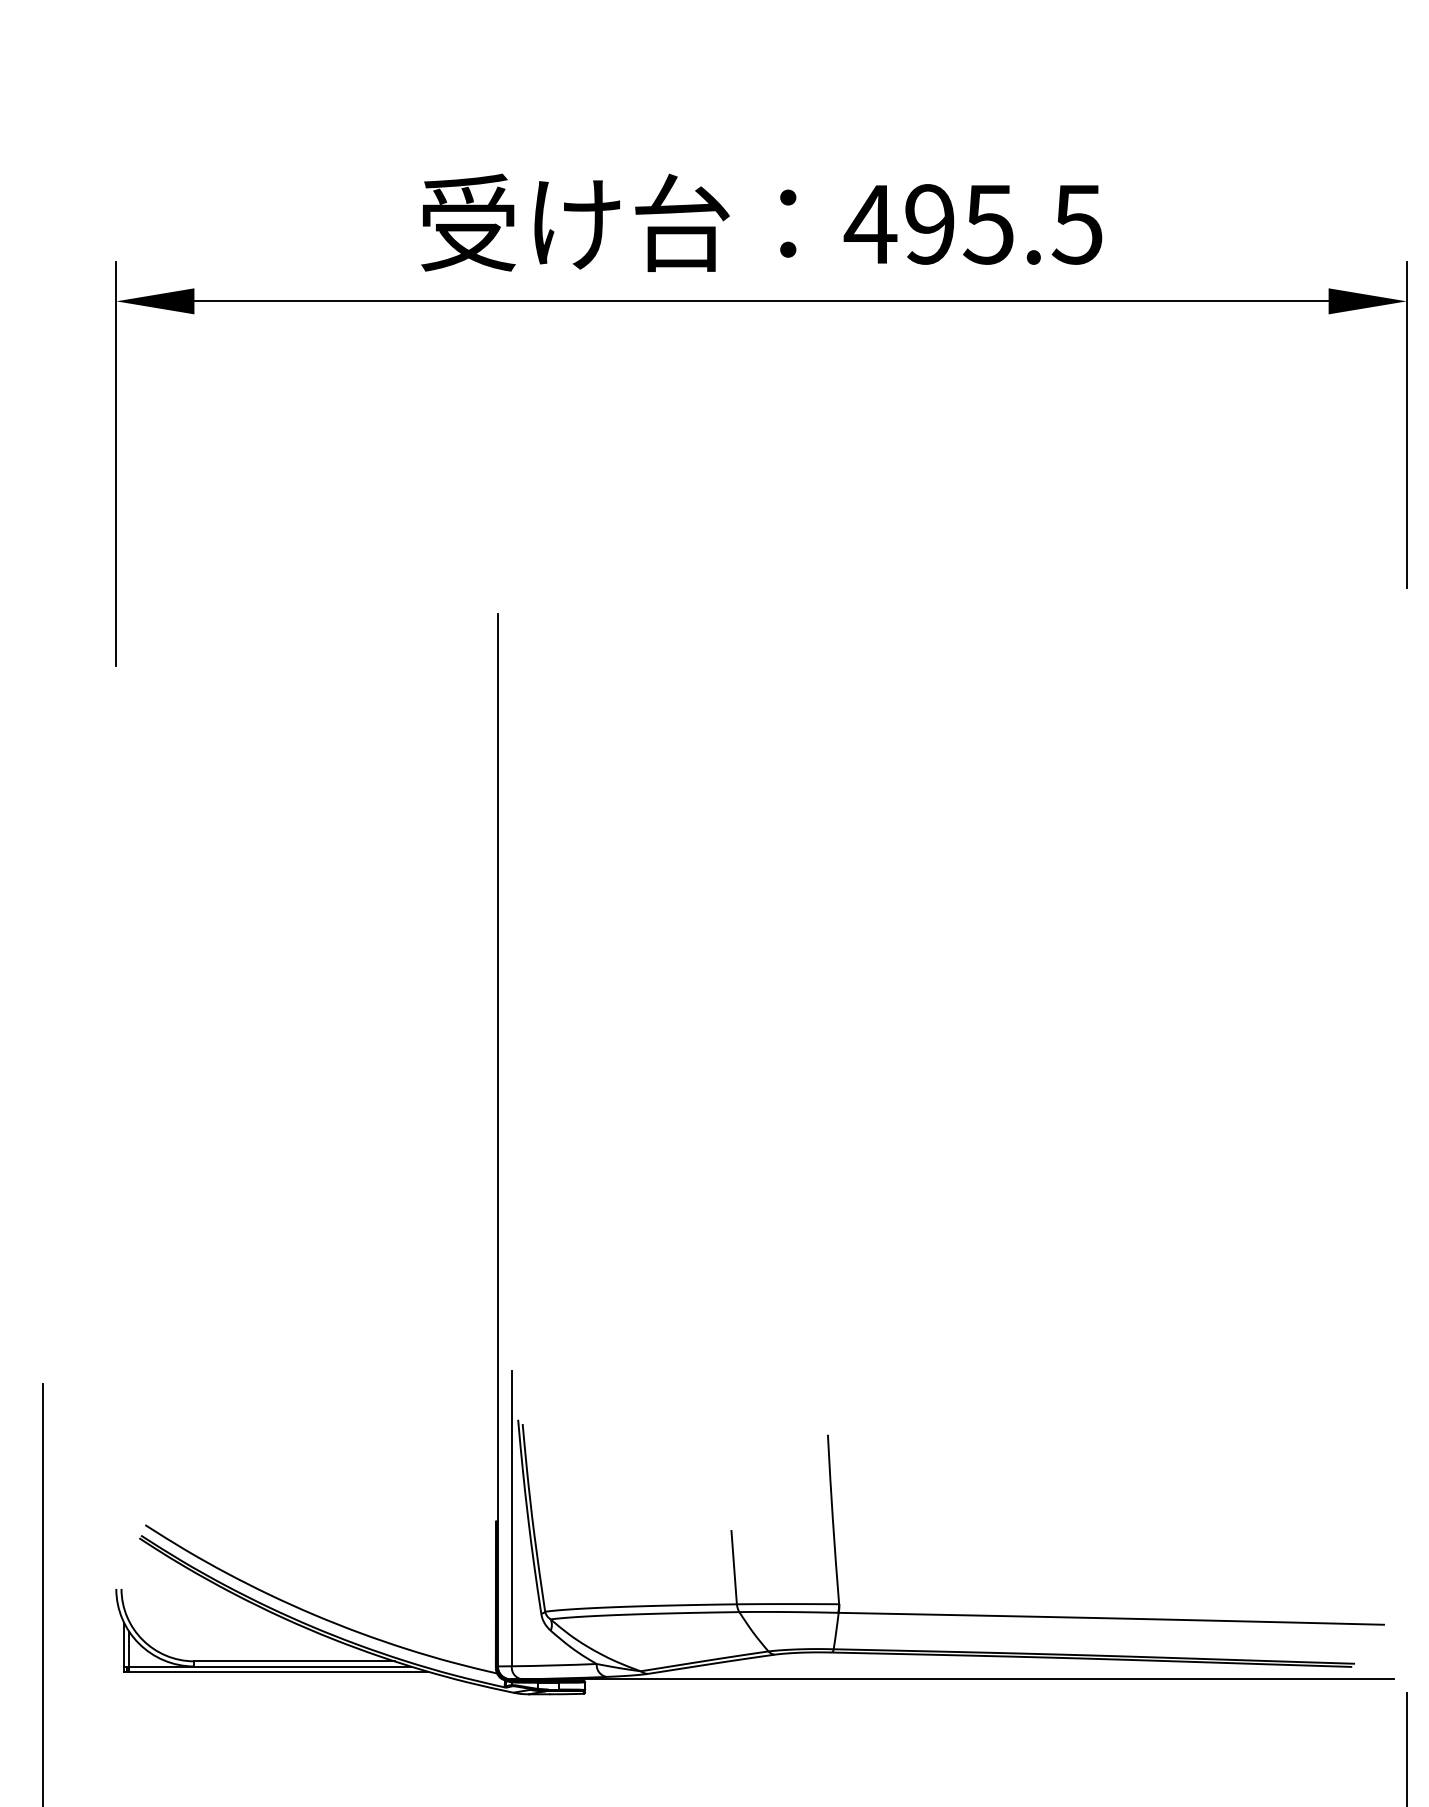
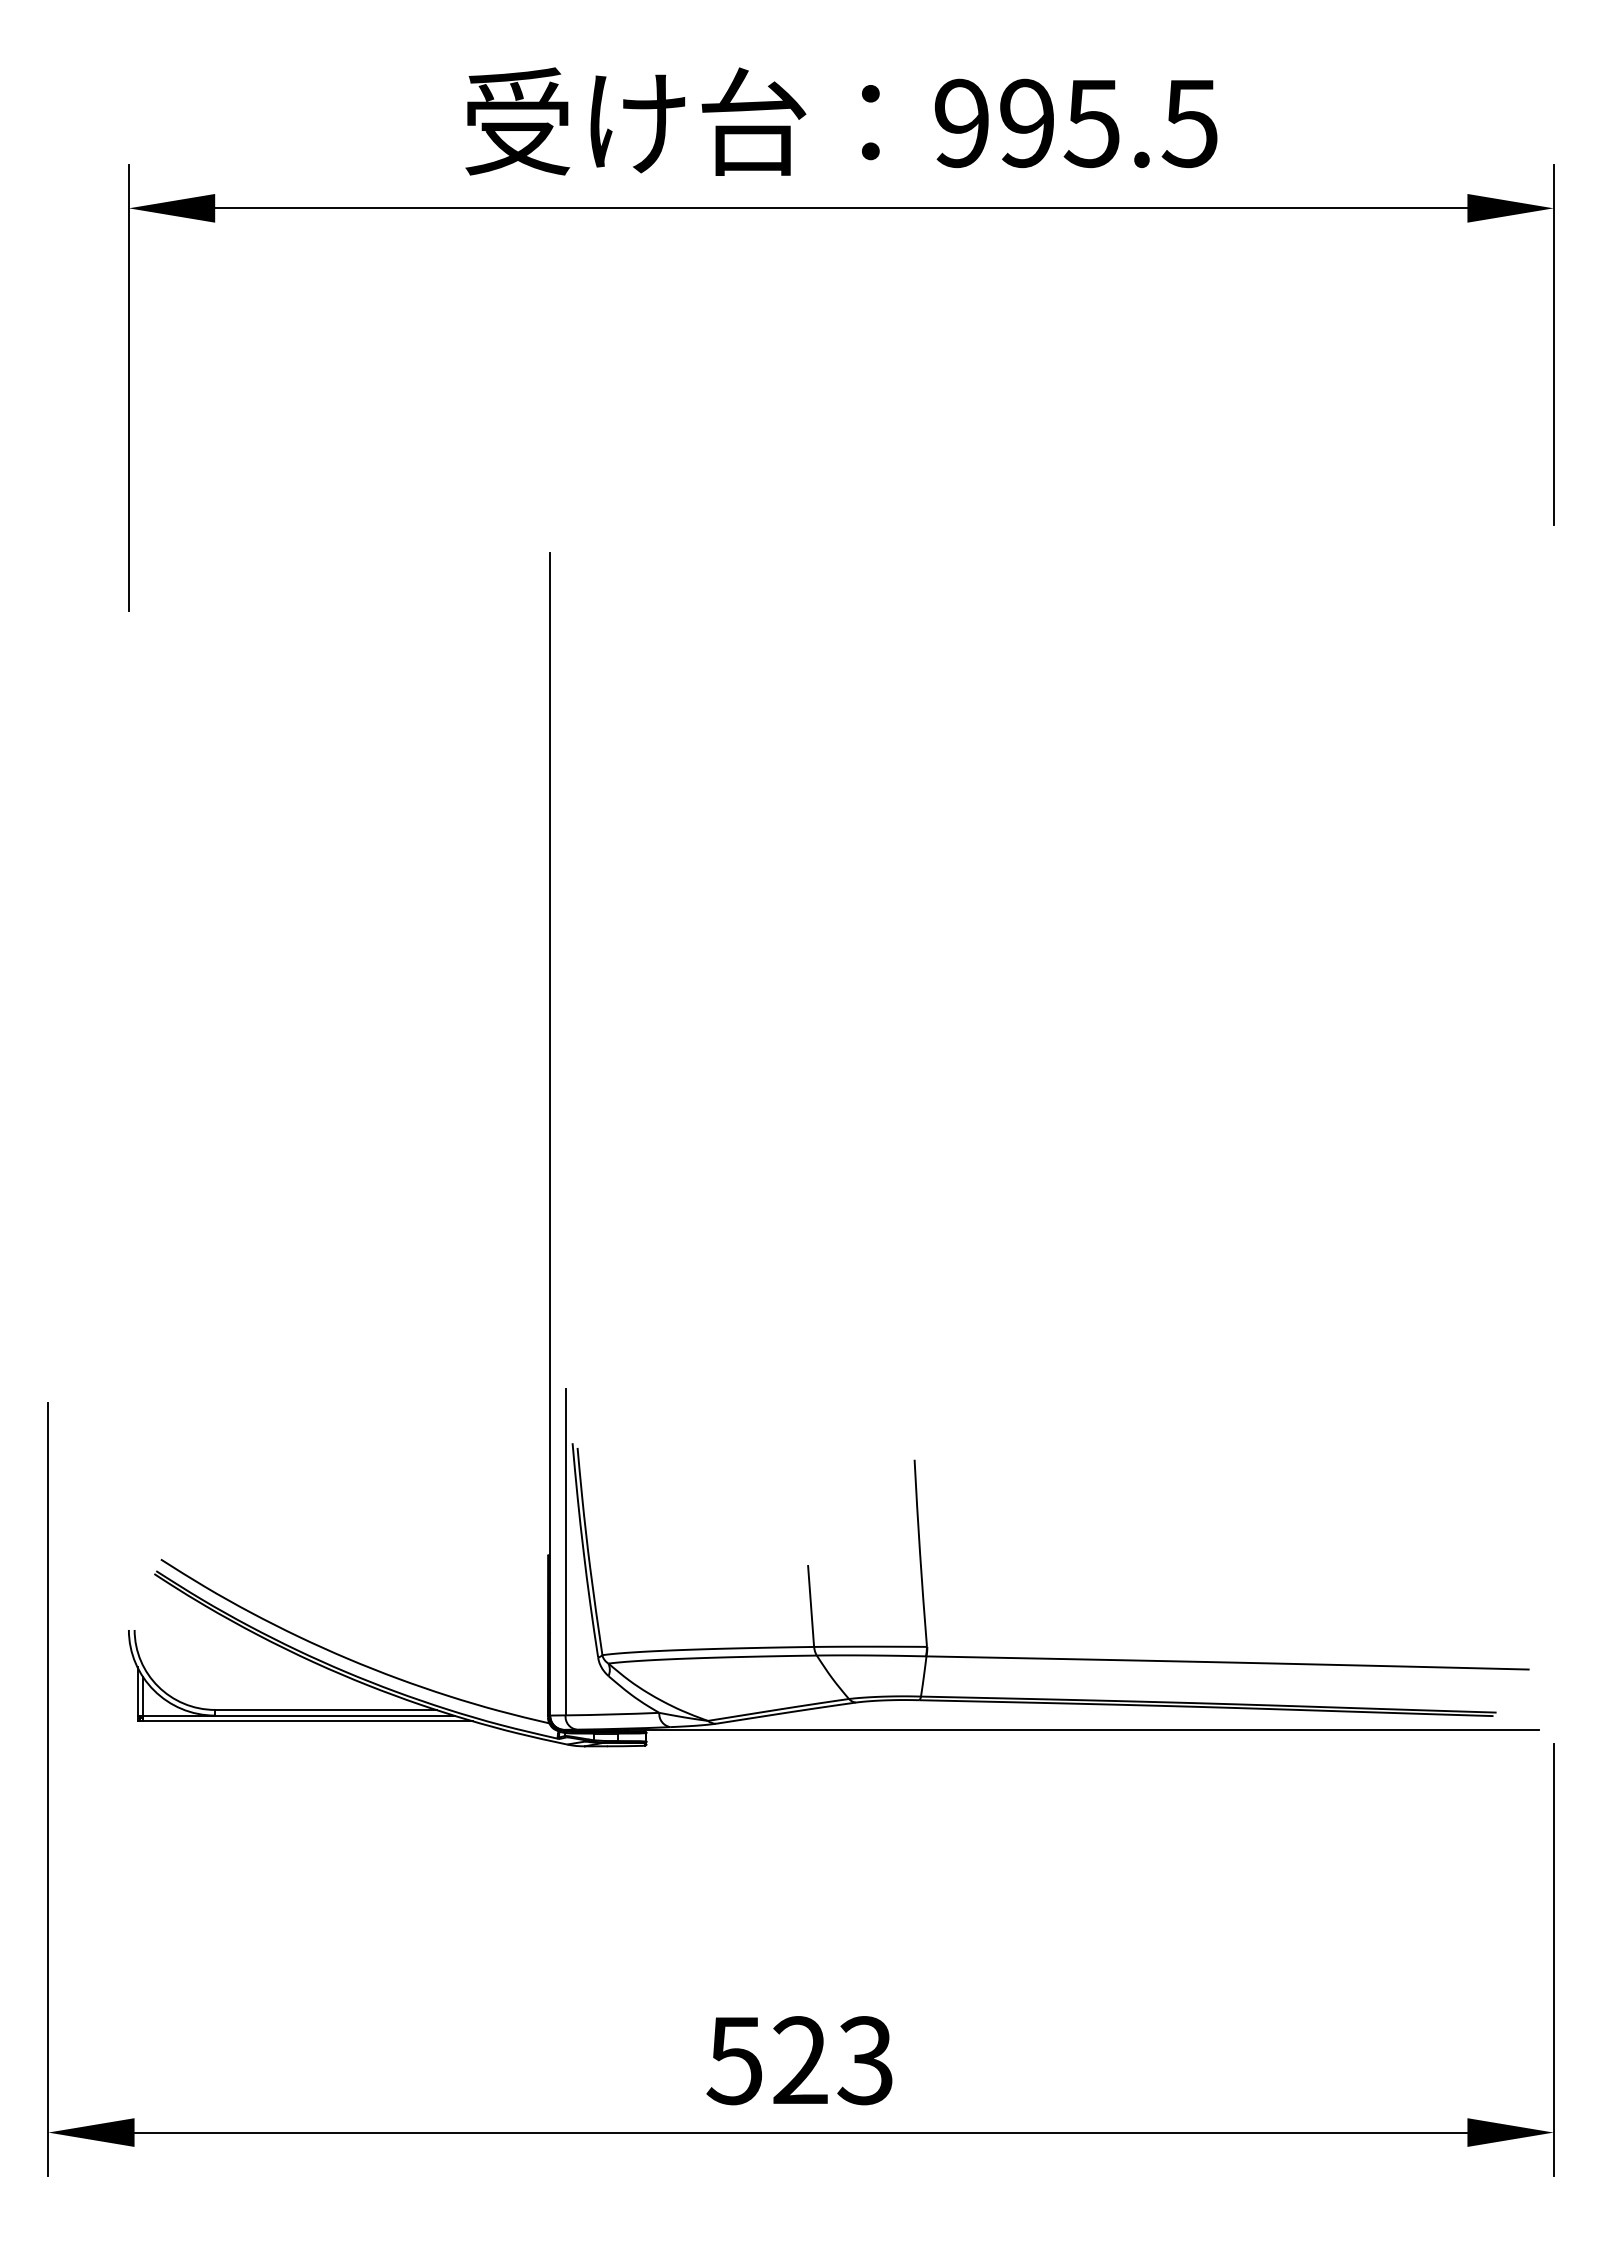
text: (870, 224) -> (961, 123), 495.5 -> 995.5

